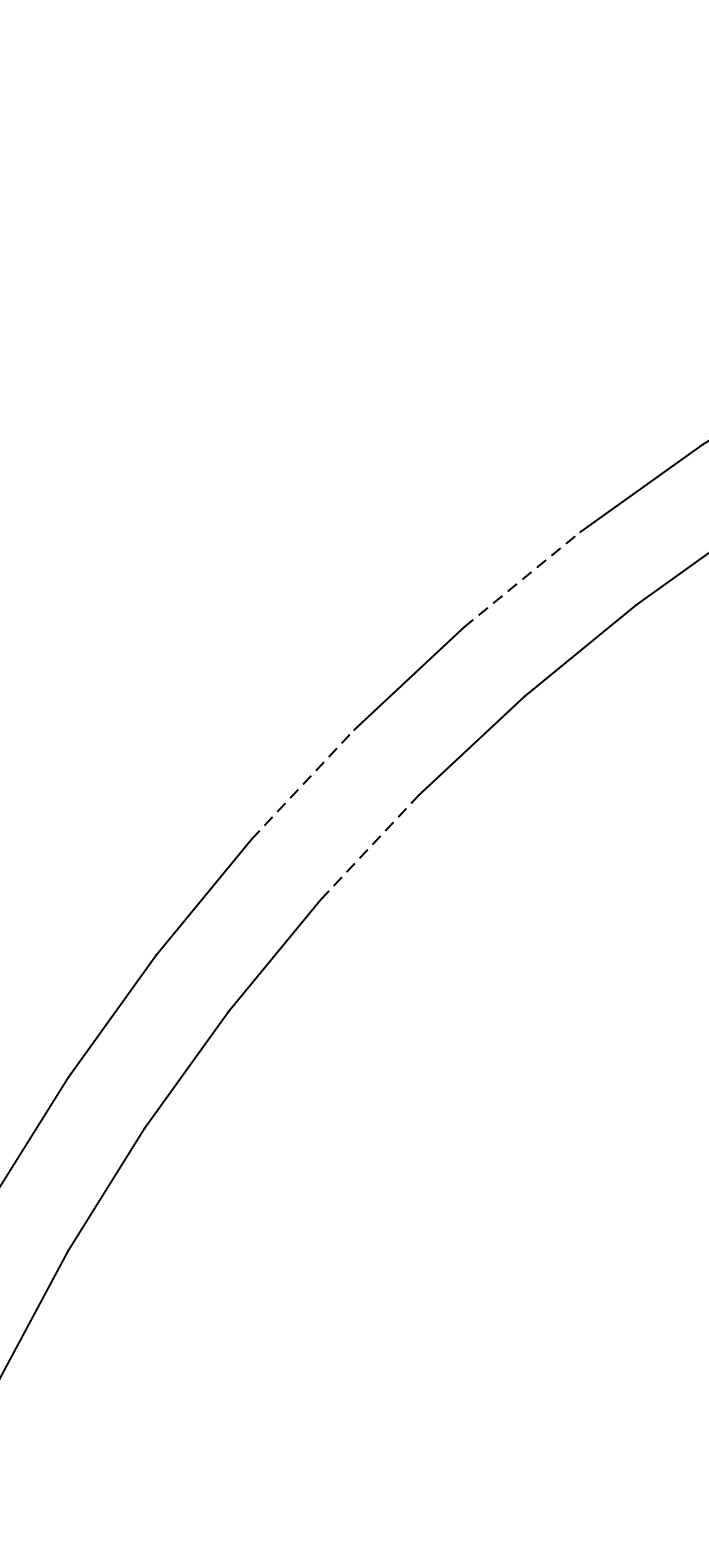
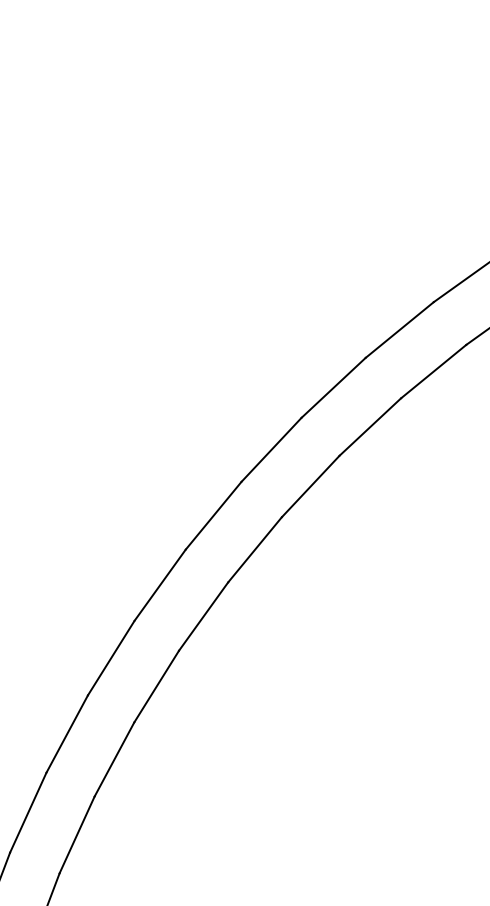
line: (521, 580) -> (399, 330), dashed -> solid
line: (302, 784) -> (271, 449), dashed -> solid
line: (369, 847) -> (310, 486), dashed -> solid

